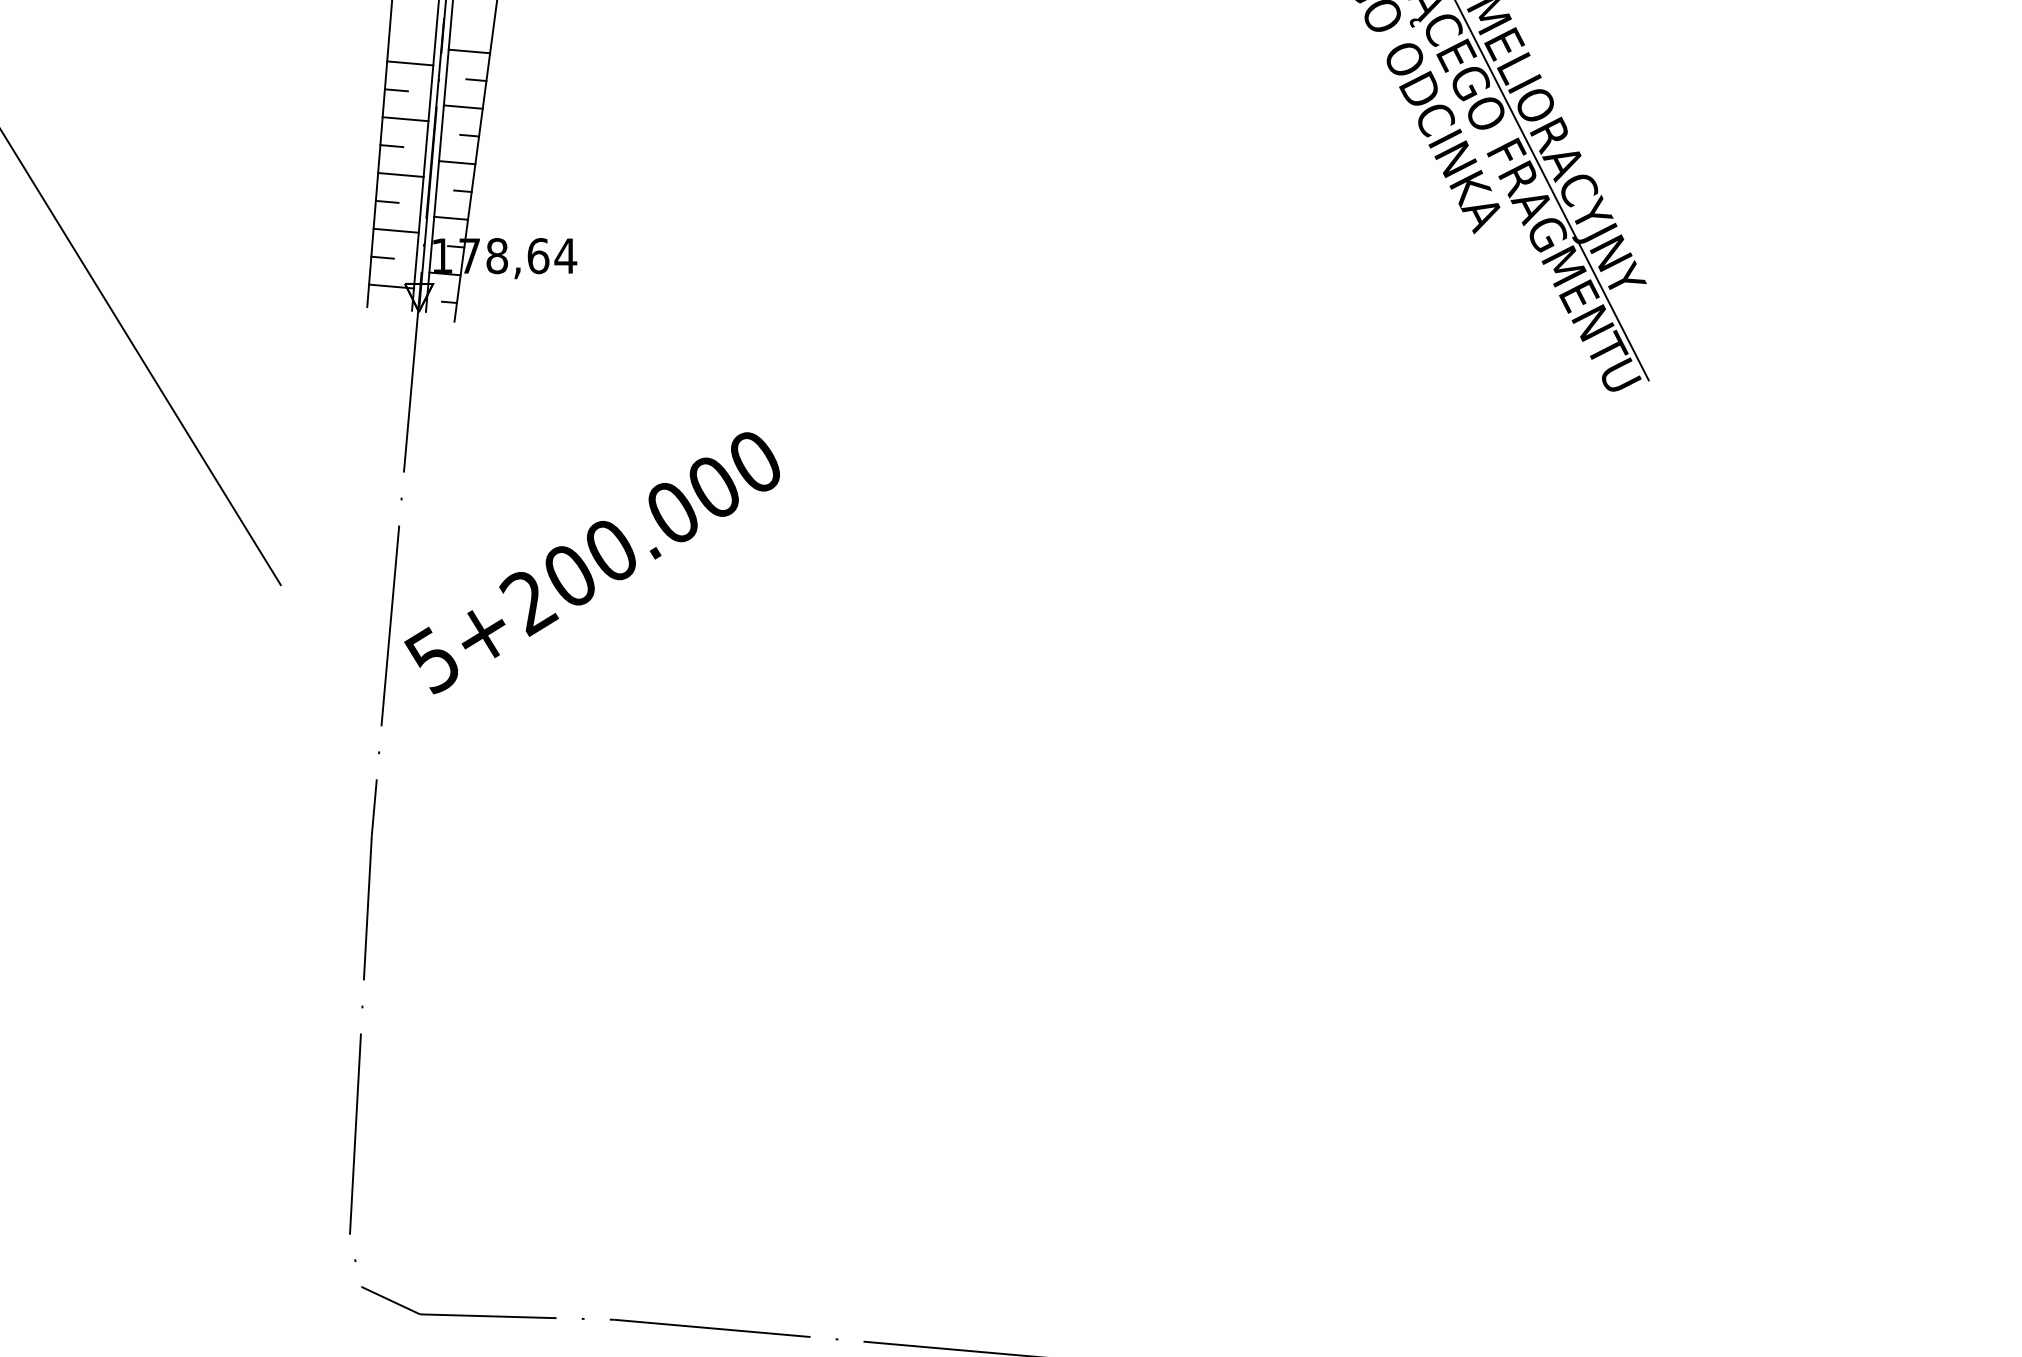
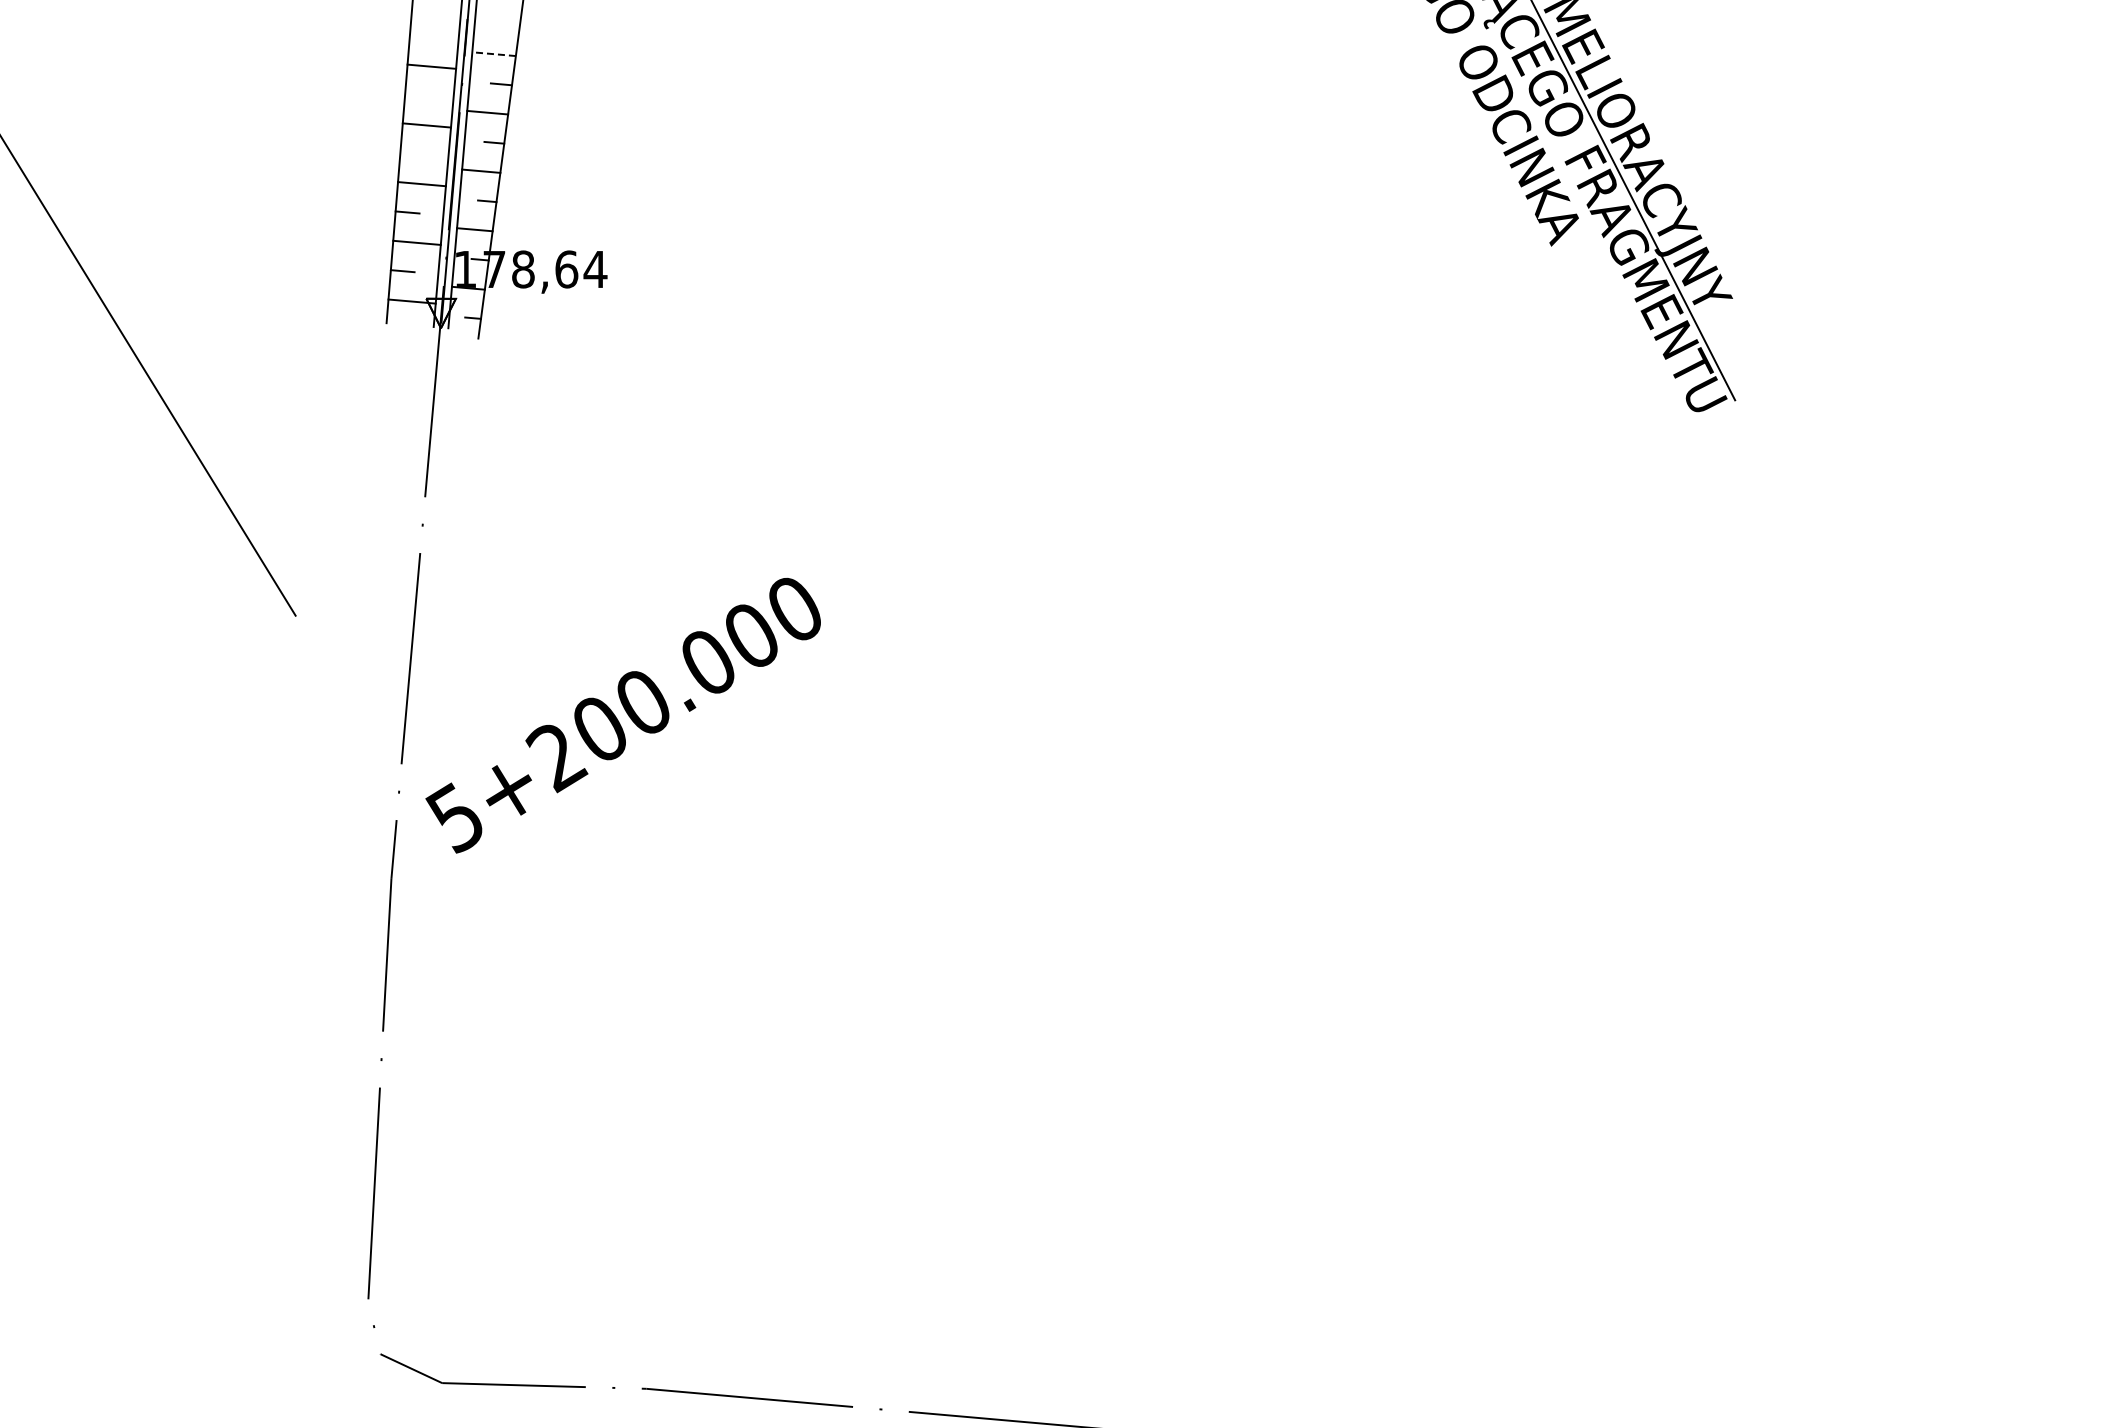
line: (469, 51) -> (494, 54), solid -> dashed
line: (396, 90) -> (417, 95), removed
line: (391, 145) -> (412, 153), removed
text: (591, 563) -> (622, 715), moved

